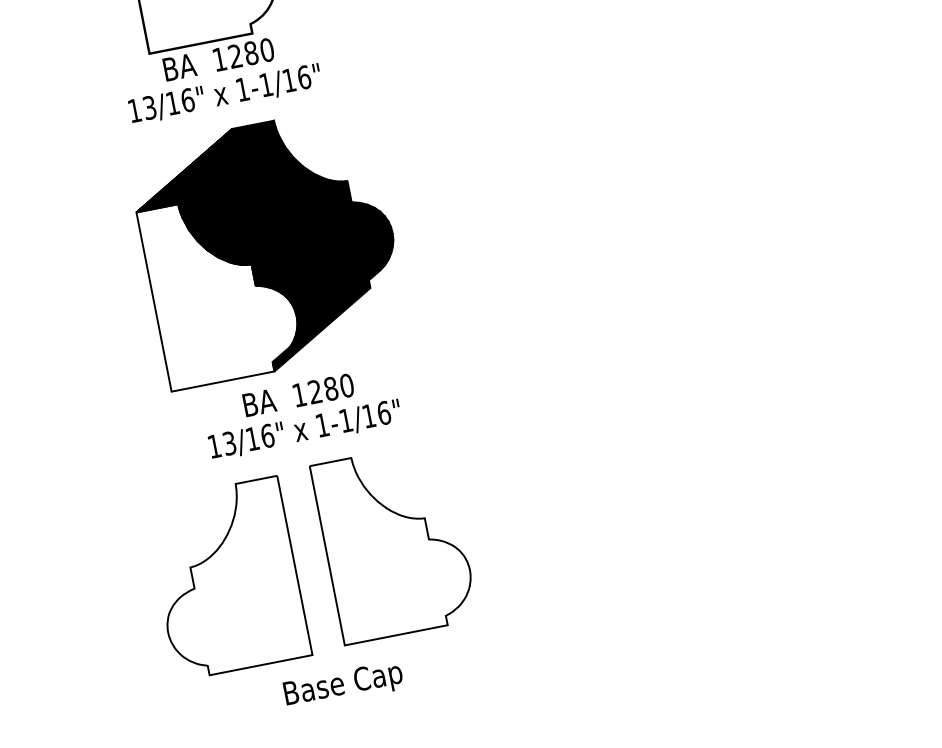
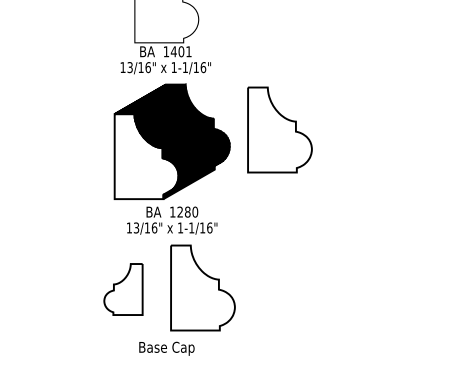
text: (249, 53) -> (180, 51), 1280 -> 1401
part: (490, 176) -> (279, 129), added
part: (227, 578) -> (123, 289), size x0.6

